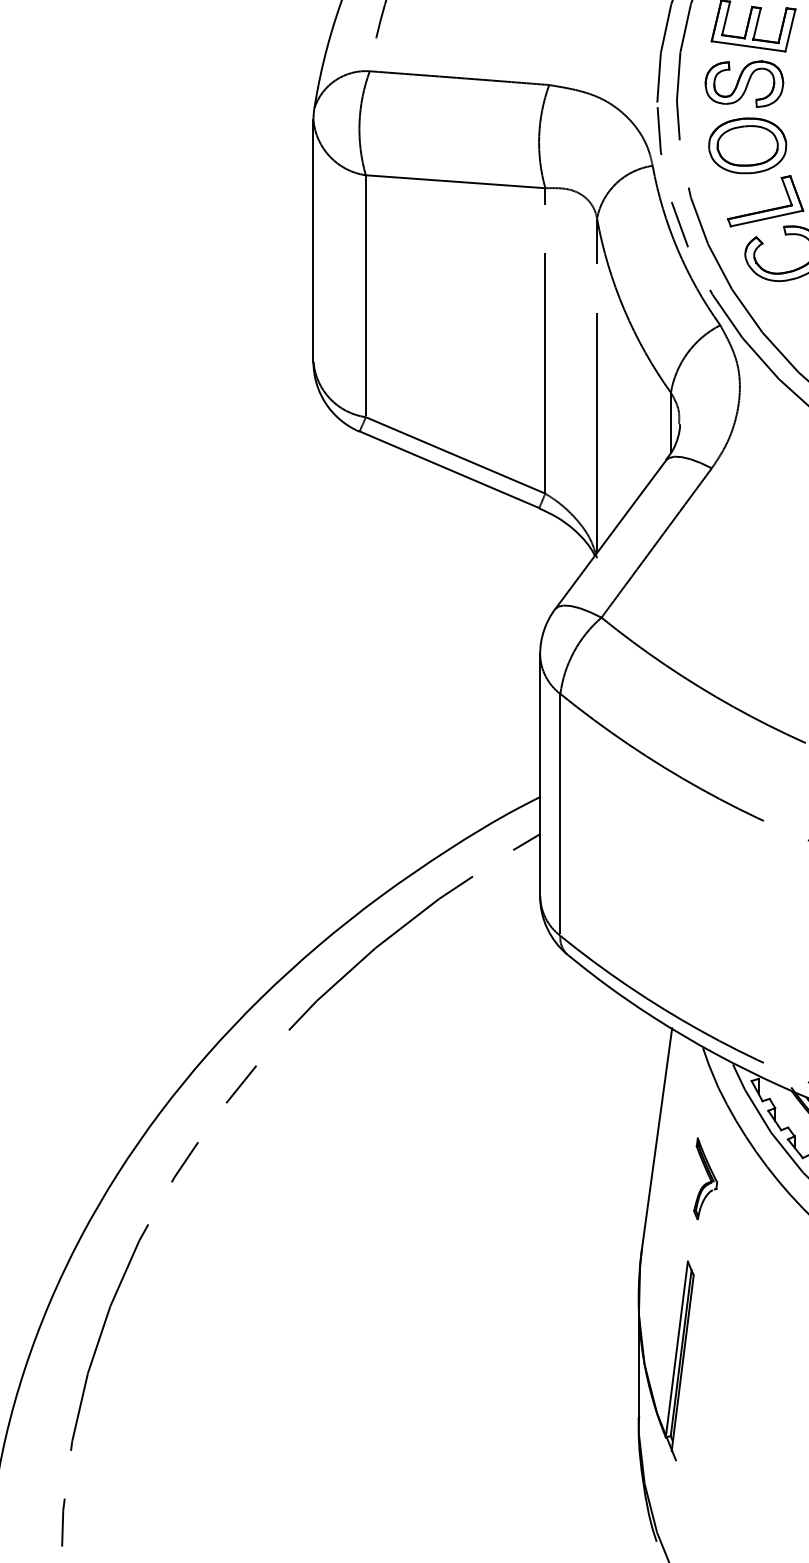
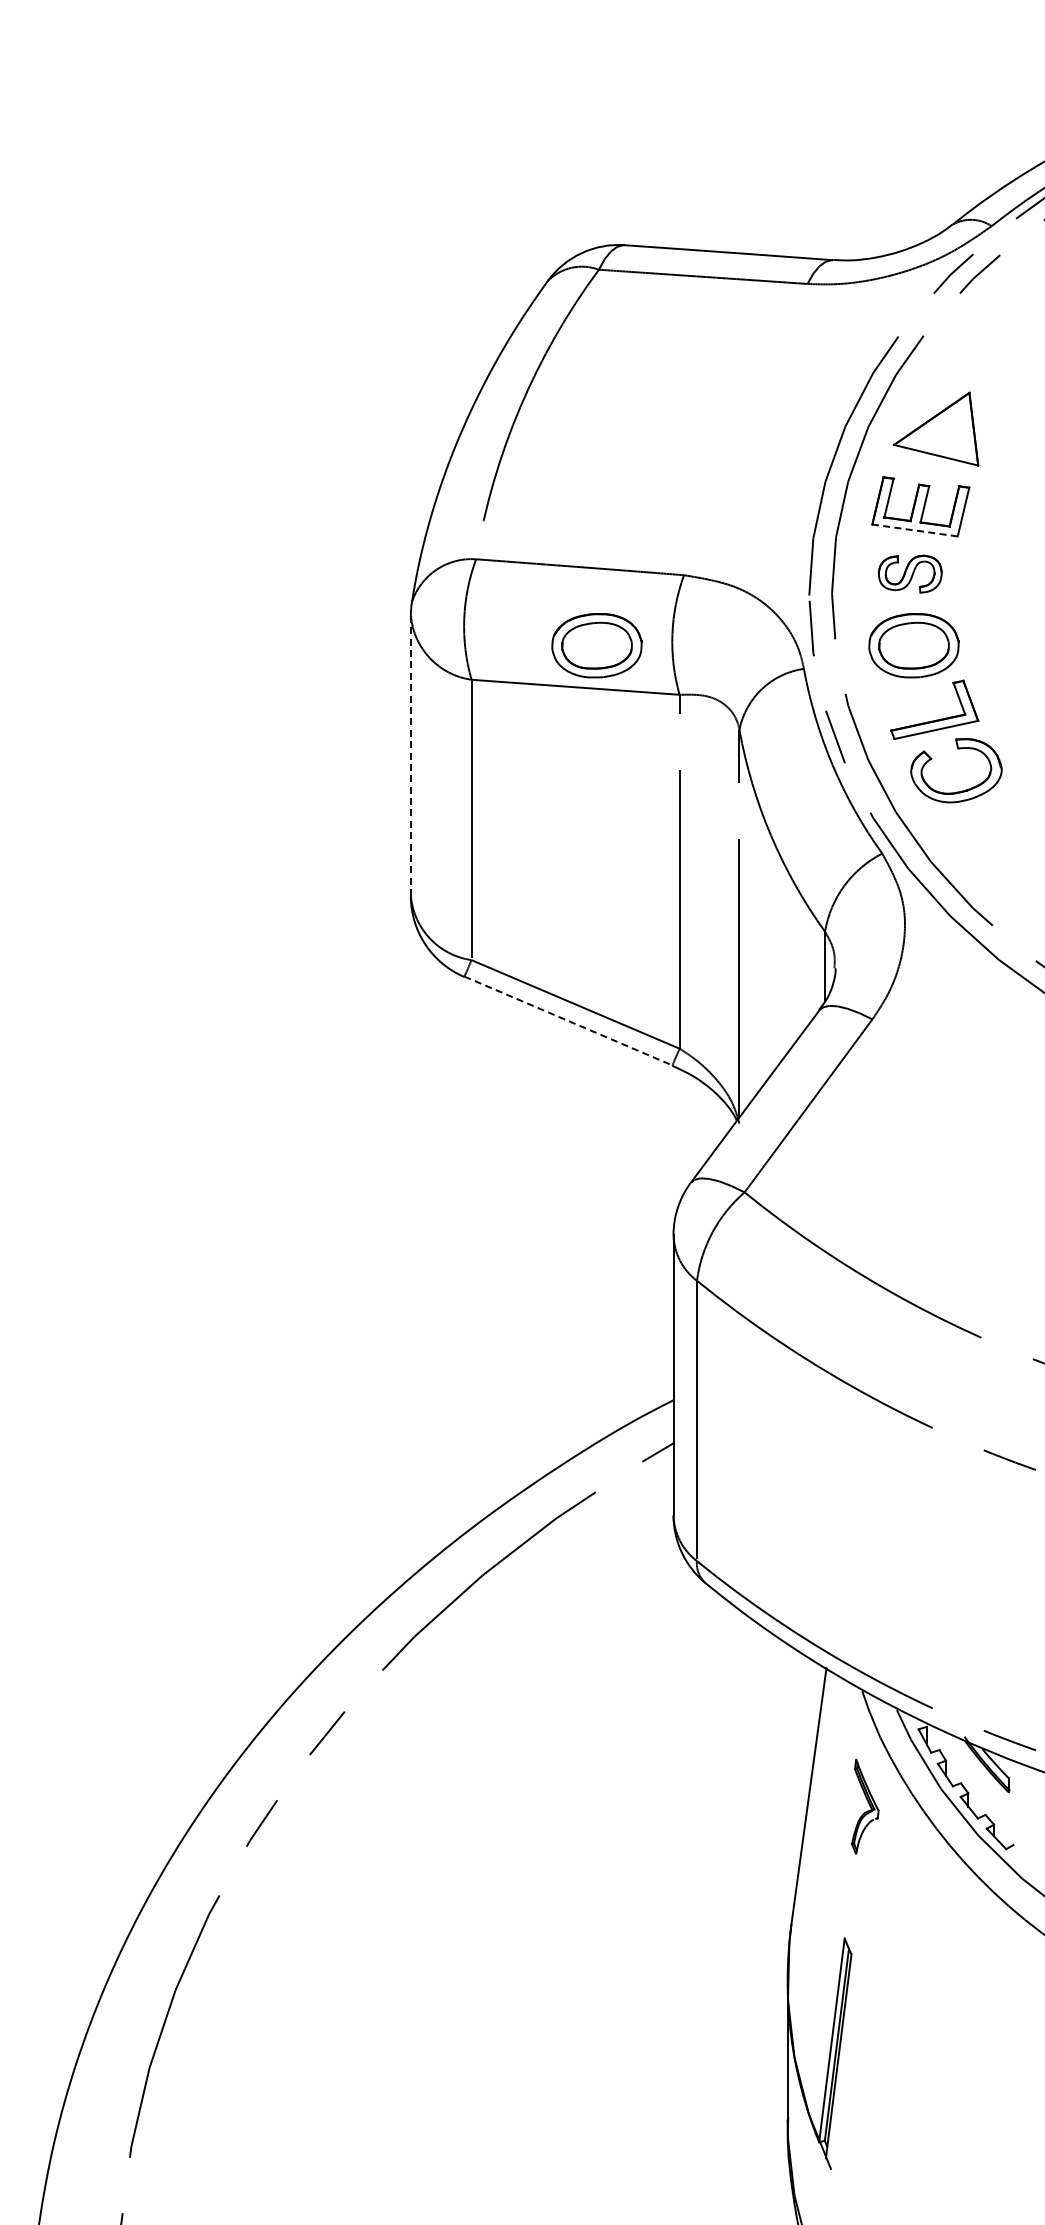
line: (748, 46) -> (914, 530), solid -> dashed
part: (744, 83) -> (910, 573), size x0.7
part: (473, 145) -> (596, 645), added
line: (313, 241) -> (410, 756), solid -> dashed
line: (449, 470) -> (568, 1021), solid -> dashed
part: (705, 1178) -> (865, 1806), moved

